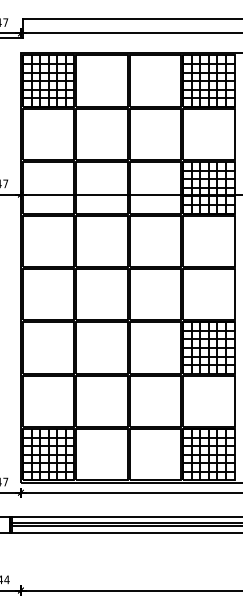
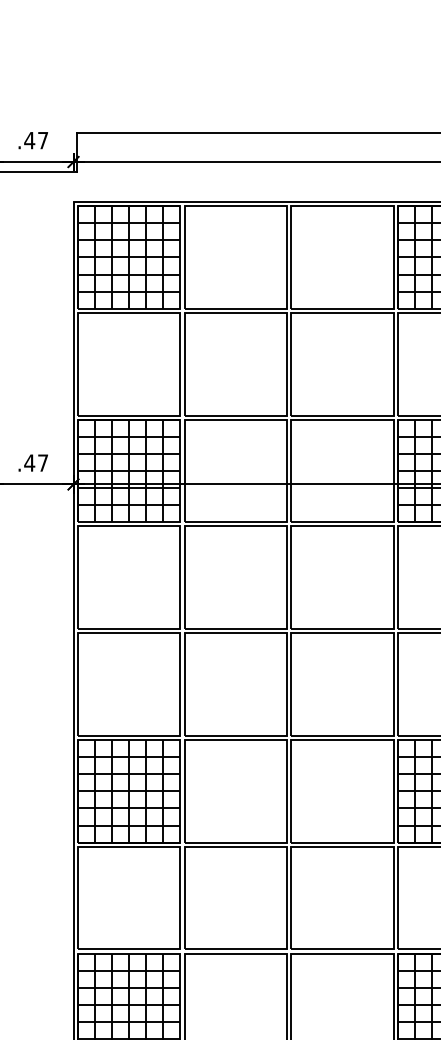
hatch: (48, 187) -> (128, 470), added
hatch: (48, 347) -> (128, 790), added

